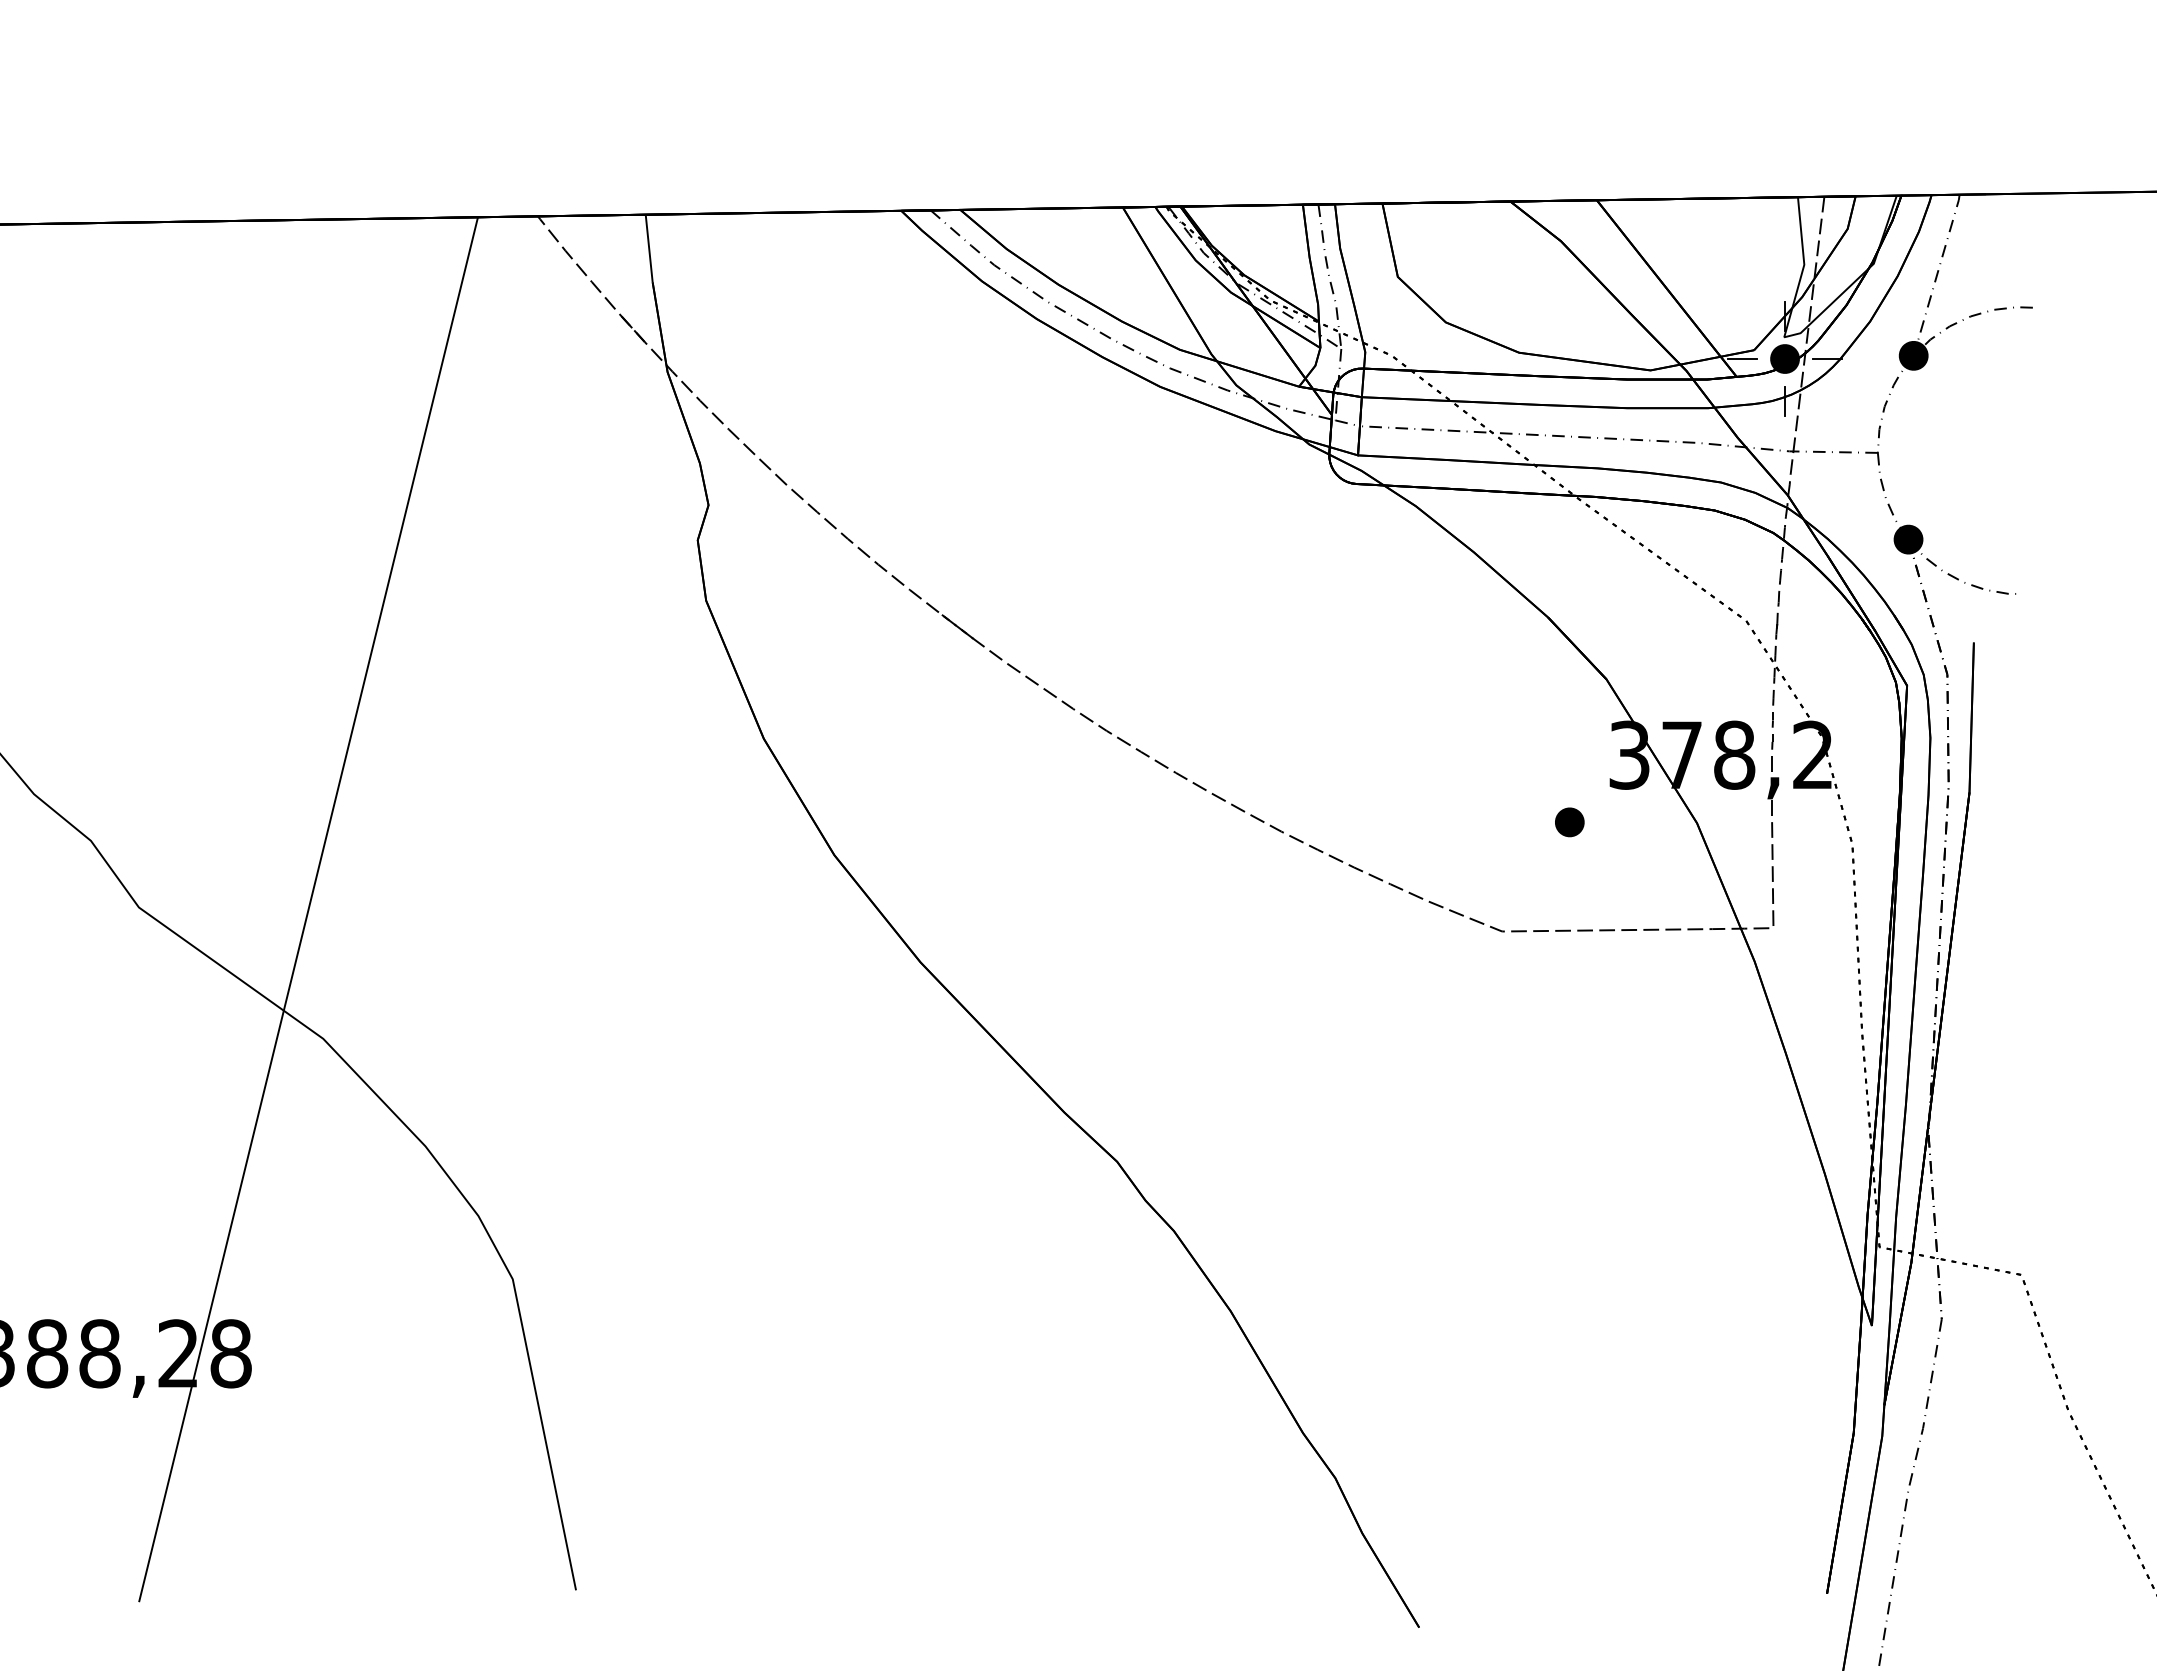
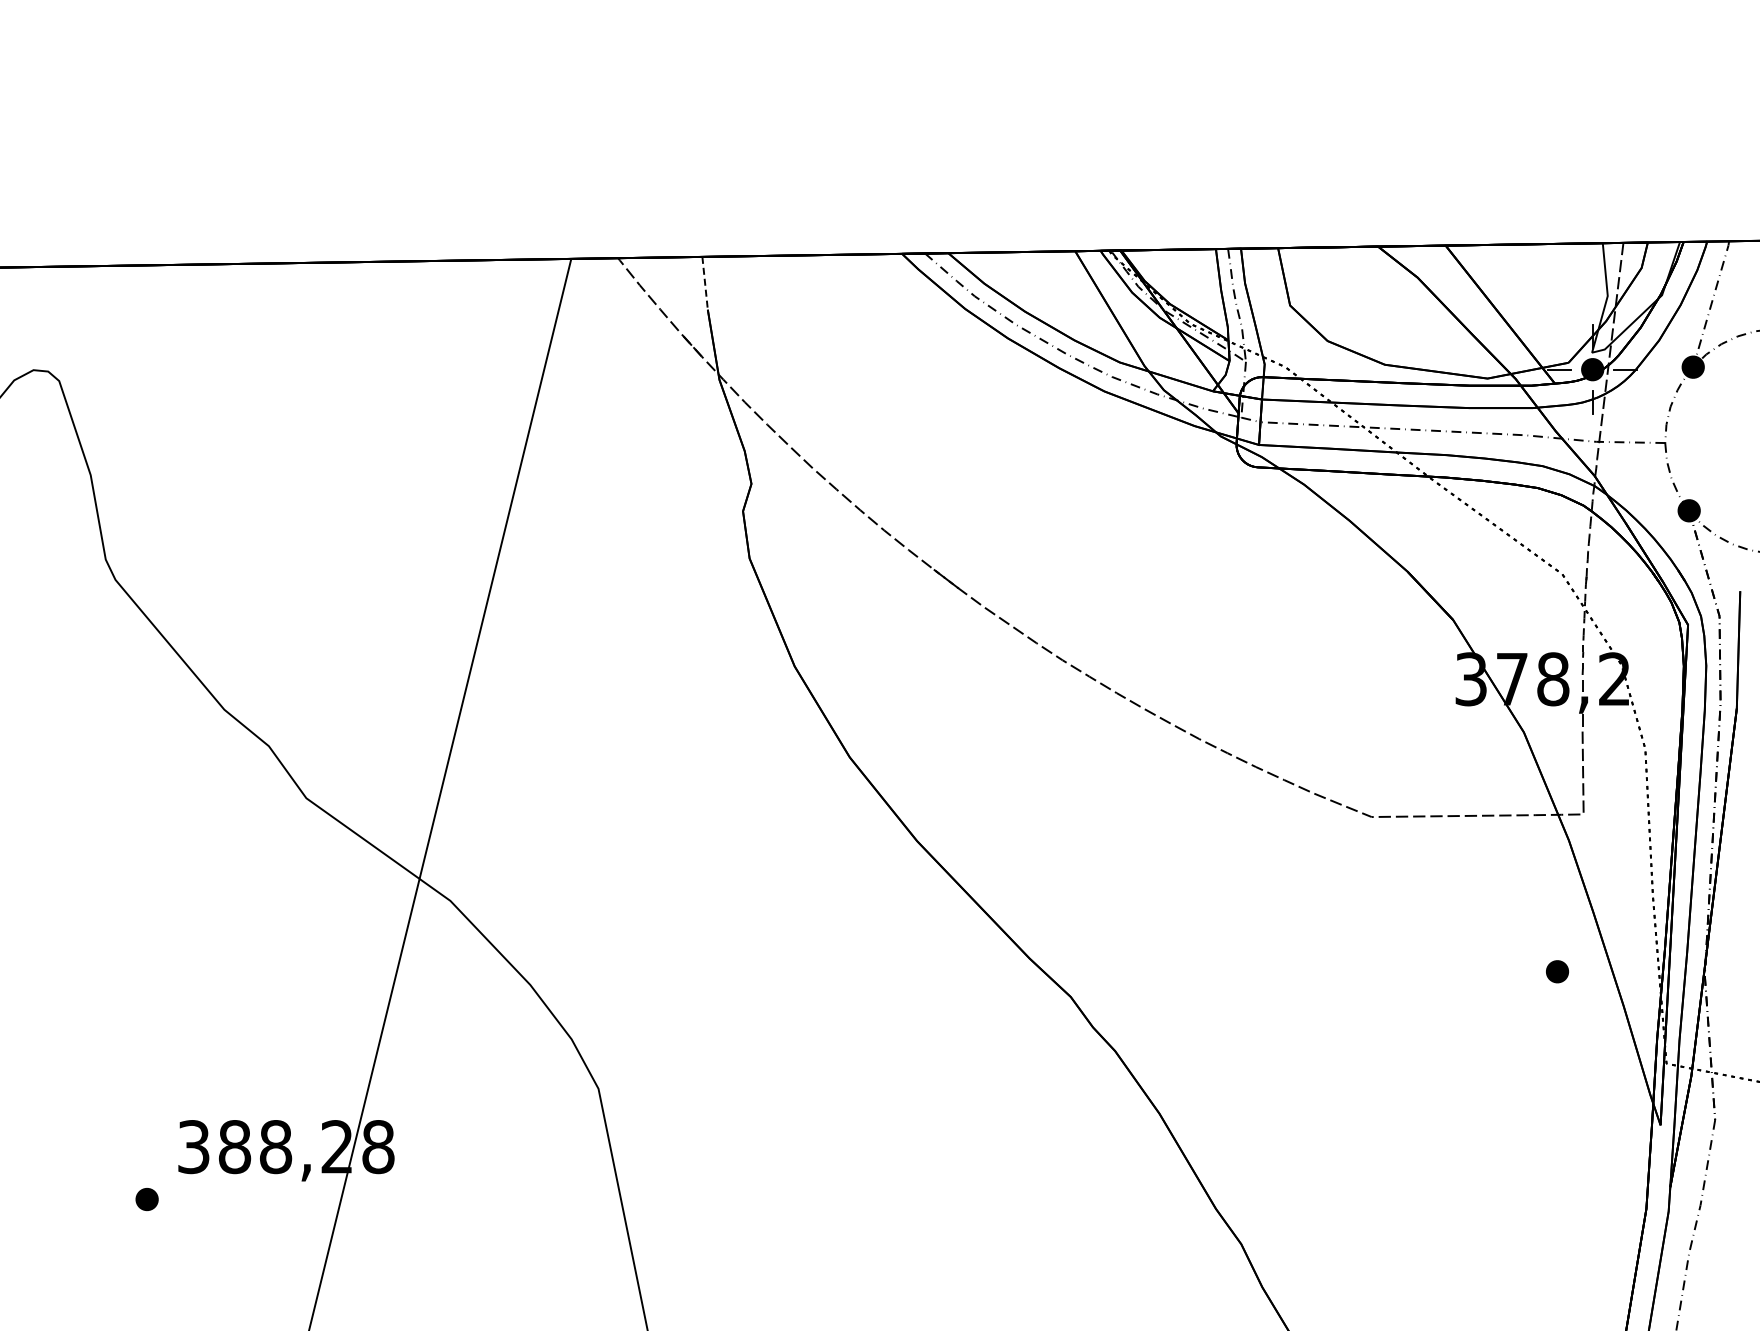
line: (649, 248) -> (705, 283), solid -> dashed
part: (1569, 822) -> (1557, 971), moved

